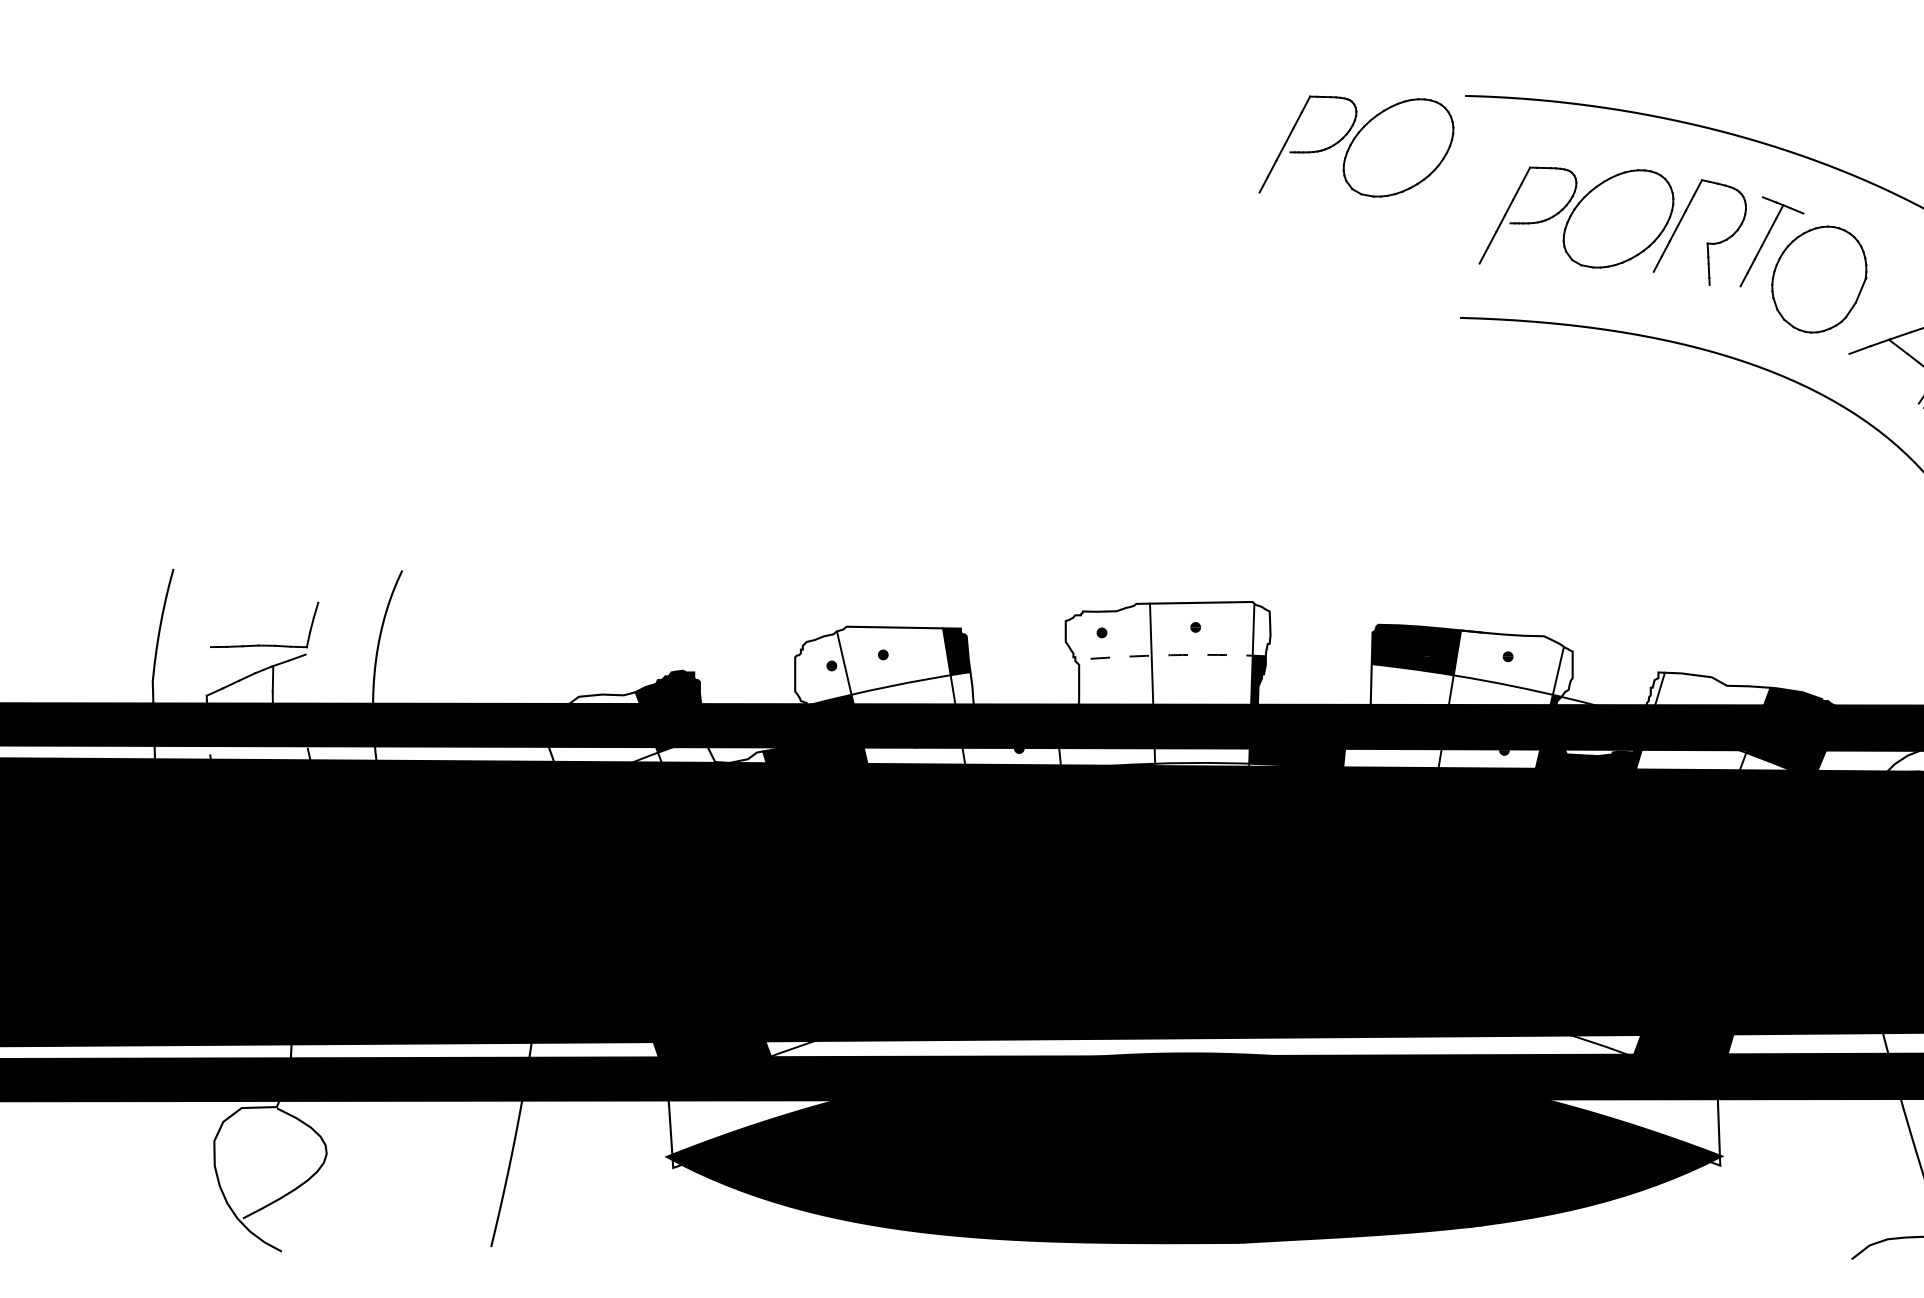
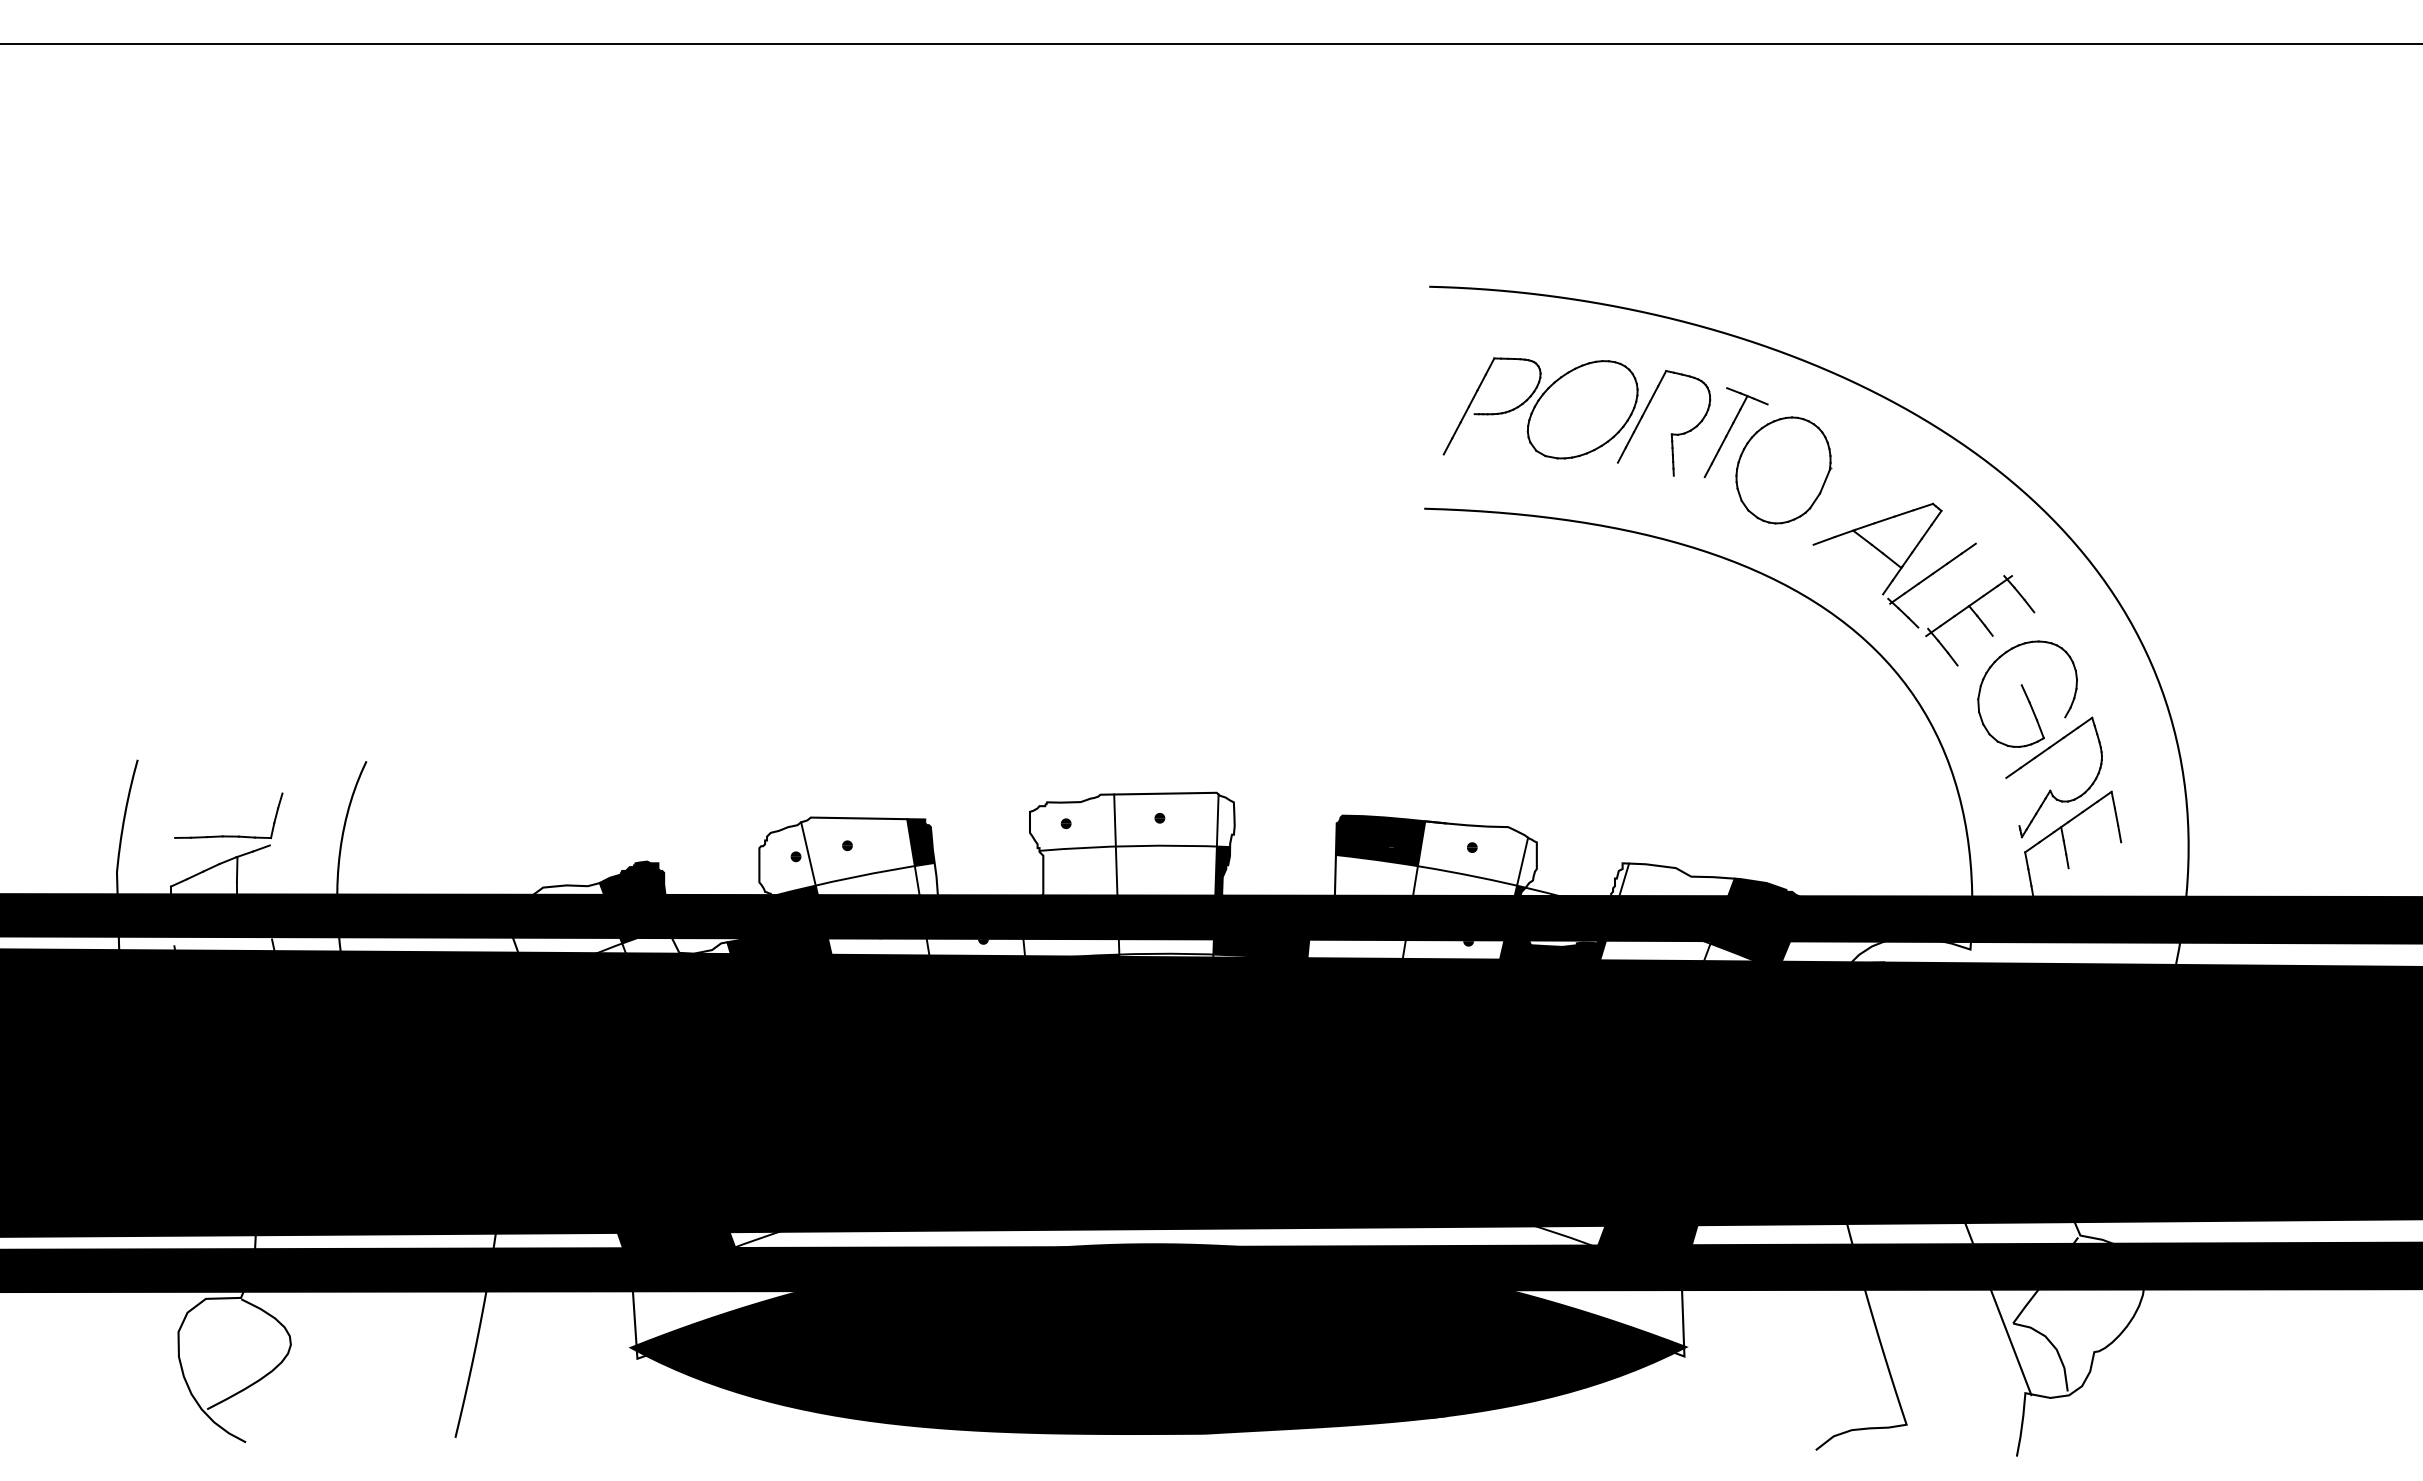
part: (1356, 146) -> (1320, 337), removed
arc: (1170, 655) -> (1134, 846), dashed -> solid

